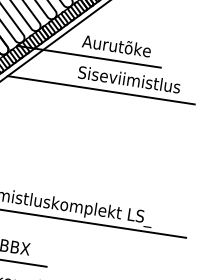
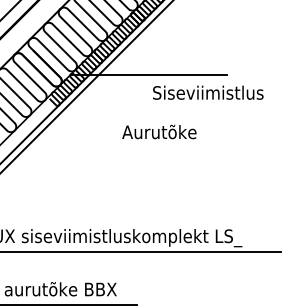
text: (116, 45) -> (159, 131), moved
text: (129, 79) -> (208, 92), moved
line: (100, 90) -> (166, 108), removed

